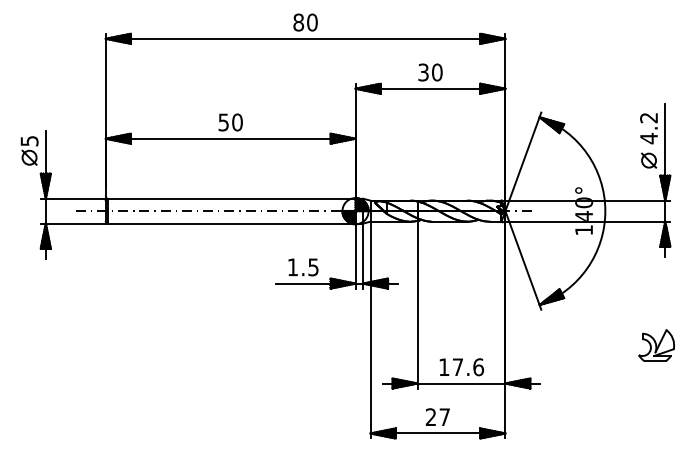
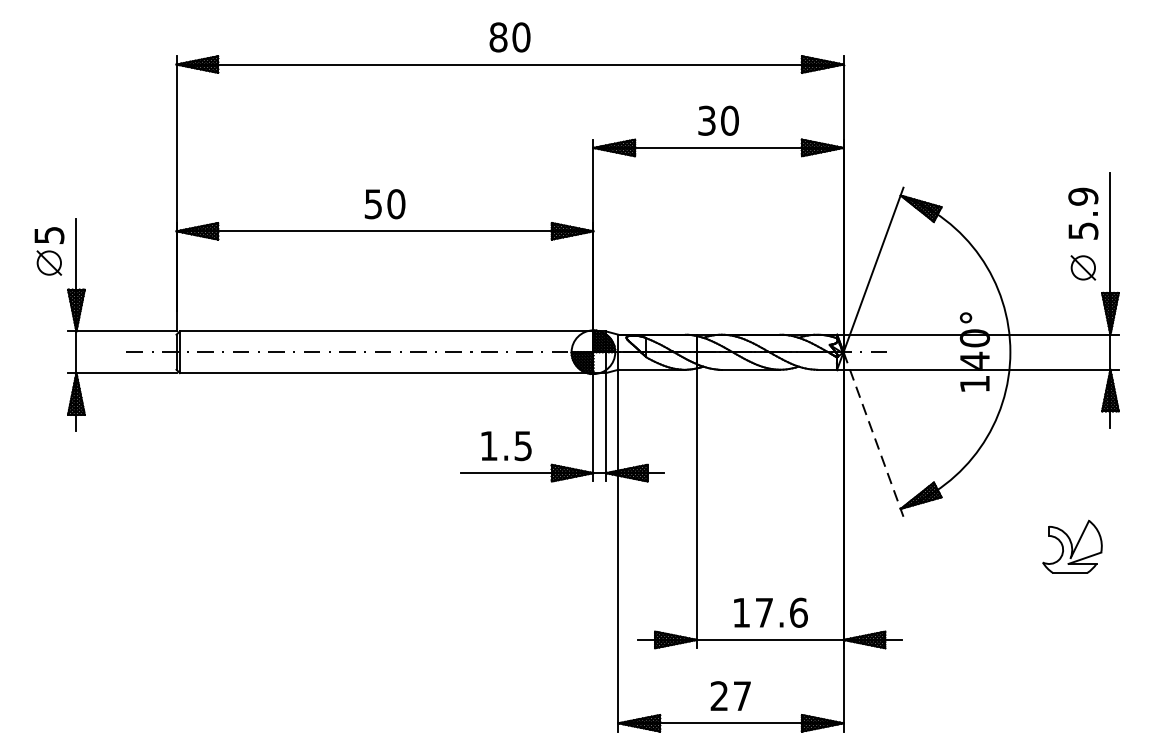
text: (649, 128) -> (1084, 214), 4.2 -> 5.9
line: (523, 260) -> (873, 434), solid -> dashed
part: (656, 345) -> (1072, 546), moved

